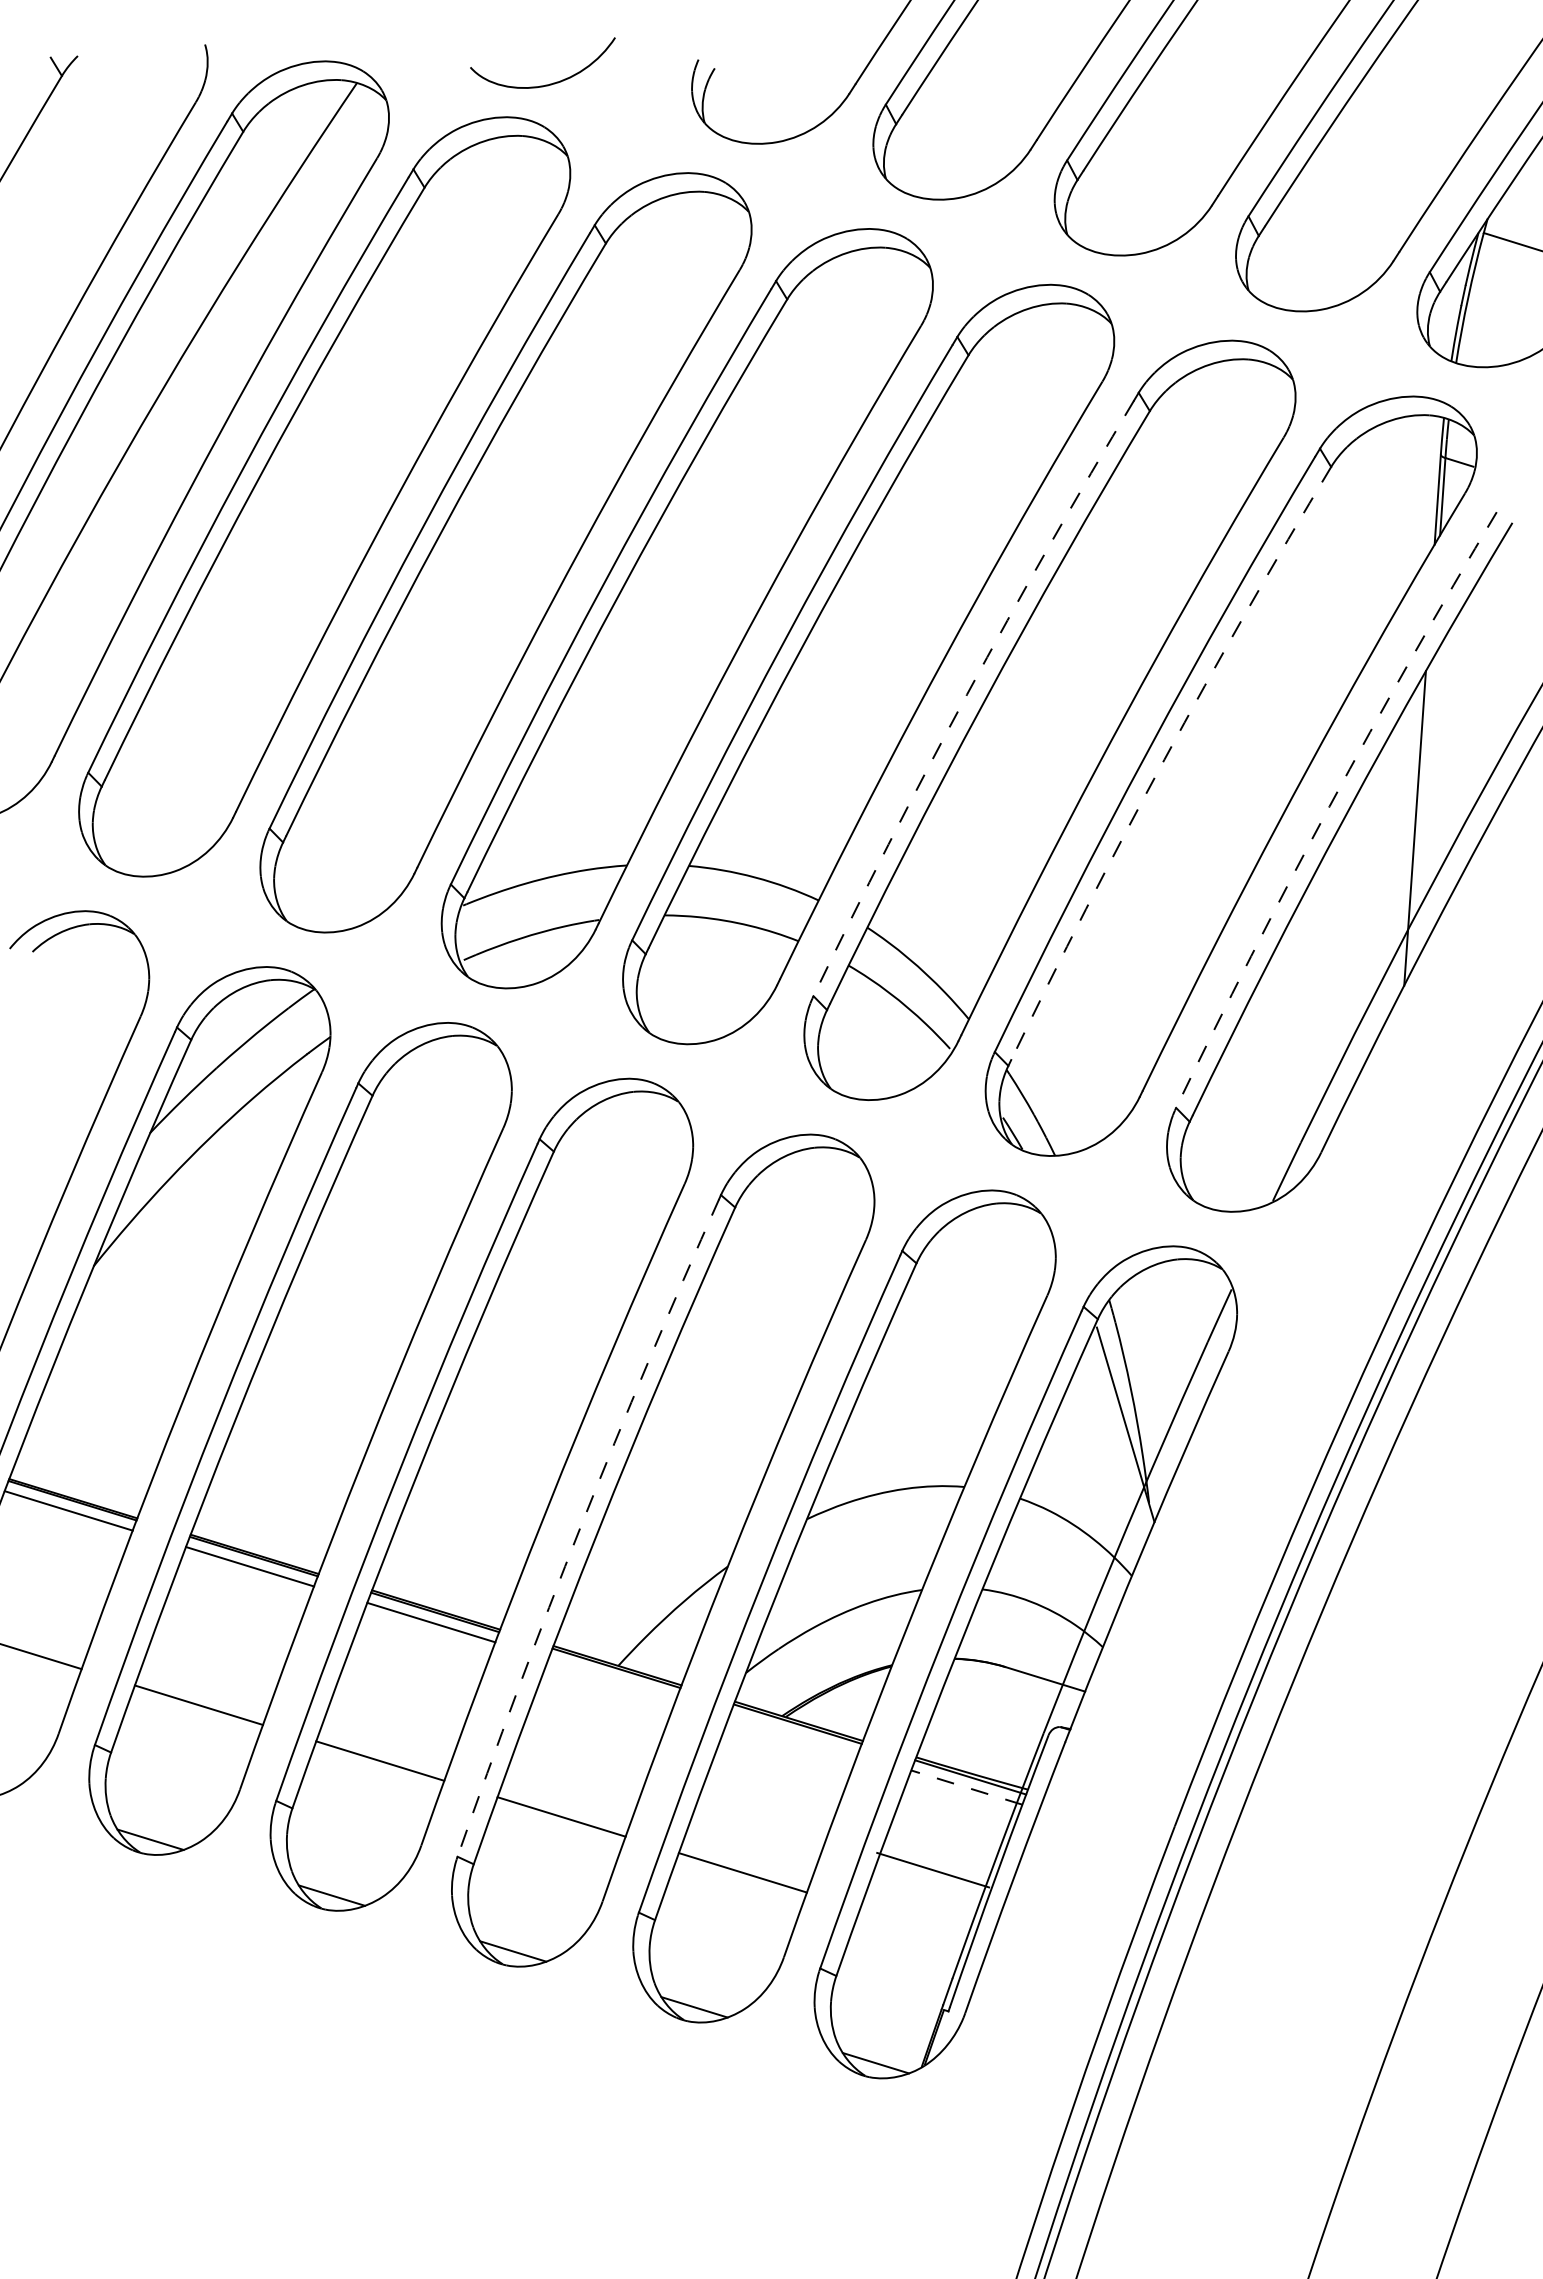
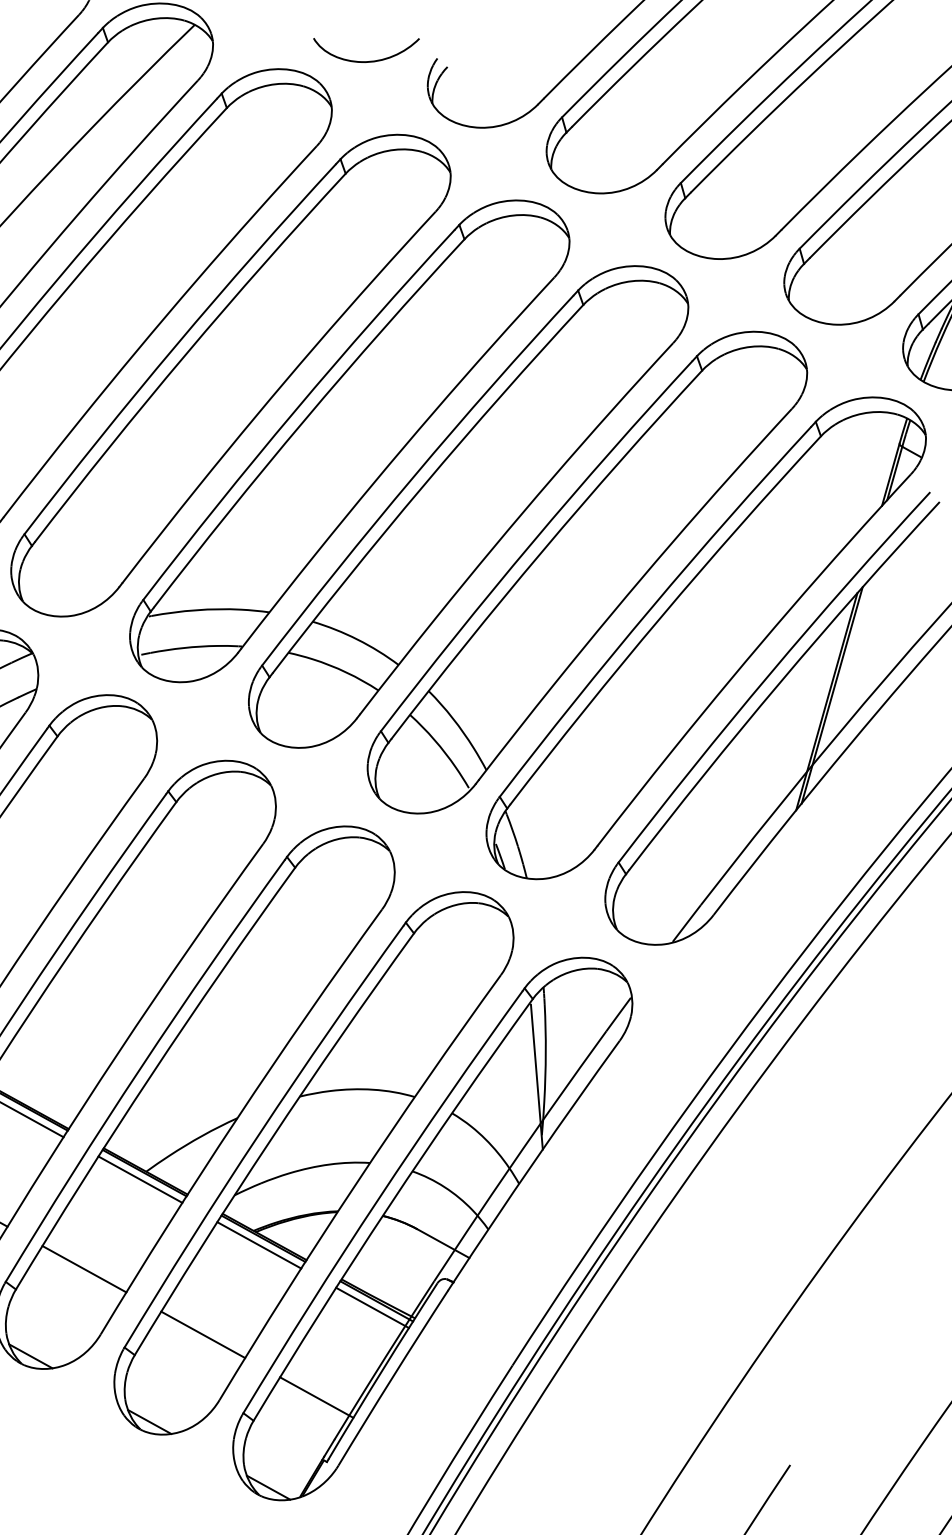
curve: (545, 84) -> (363, 61), moved
arc: (967, 694) -> (532, 542), dashed -> solid
arc: (1164, 759) -> (661, 616), dashed -> solid
arc: (1329, 806) -> (770, 673), dashed -> solid
line: (1420, 817) -> (832, 694), added
arc: (581, 1525) -> (141, 1067), dashed -> solid
line: (612, 1678) -> (140, 1179), added
line: (794, 1734) -> (259, 1245), added
line: (966, 1787) -> (372, 1307), dashed -> solid
line: (933, 1869) -> (317, 1397), moved

